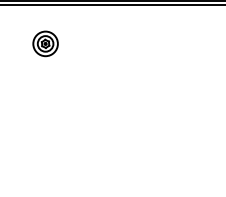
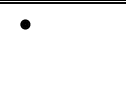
part: (45, 43) -> (25, 24), size x0.6

